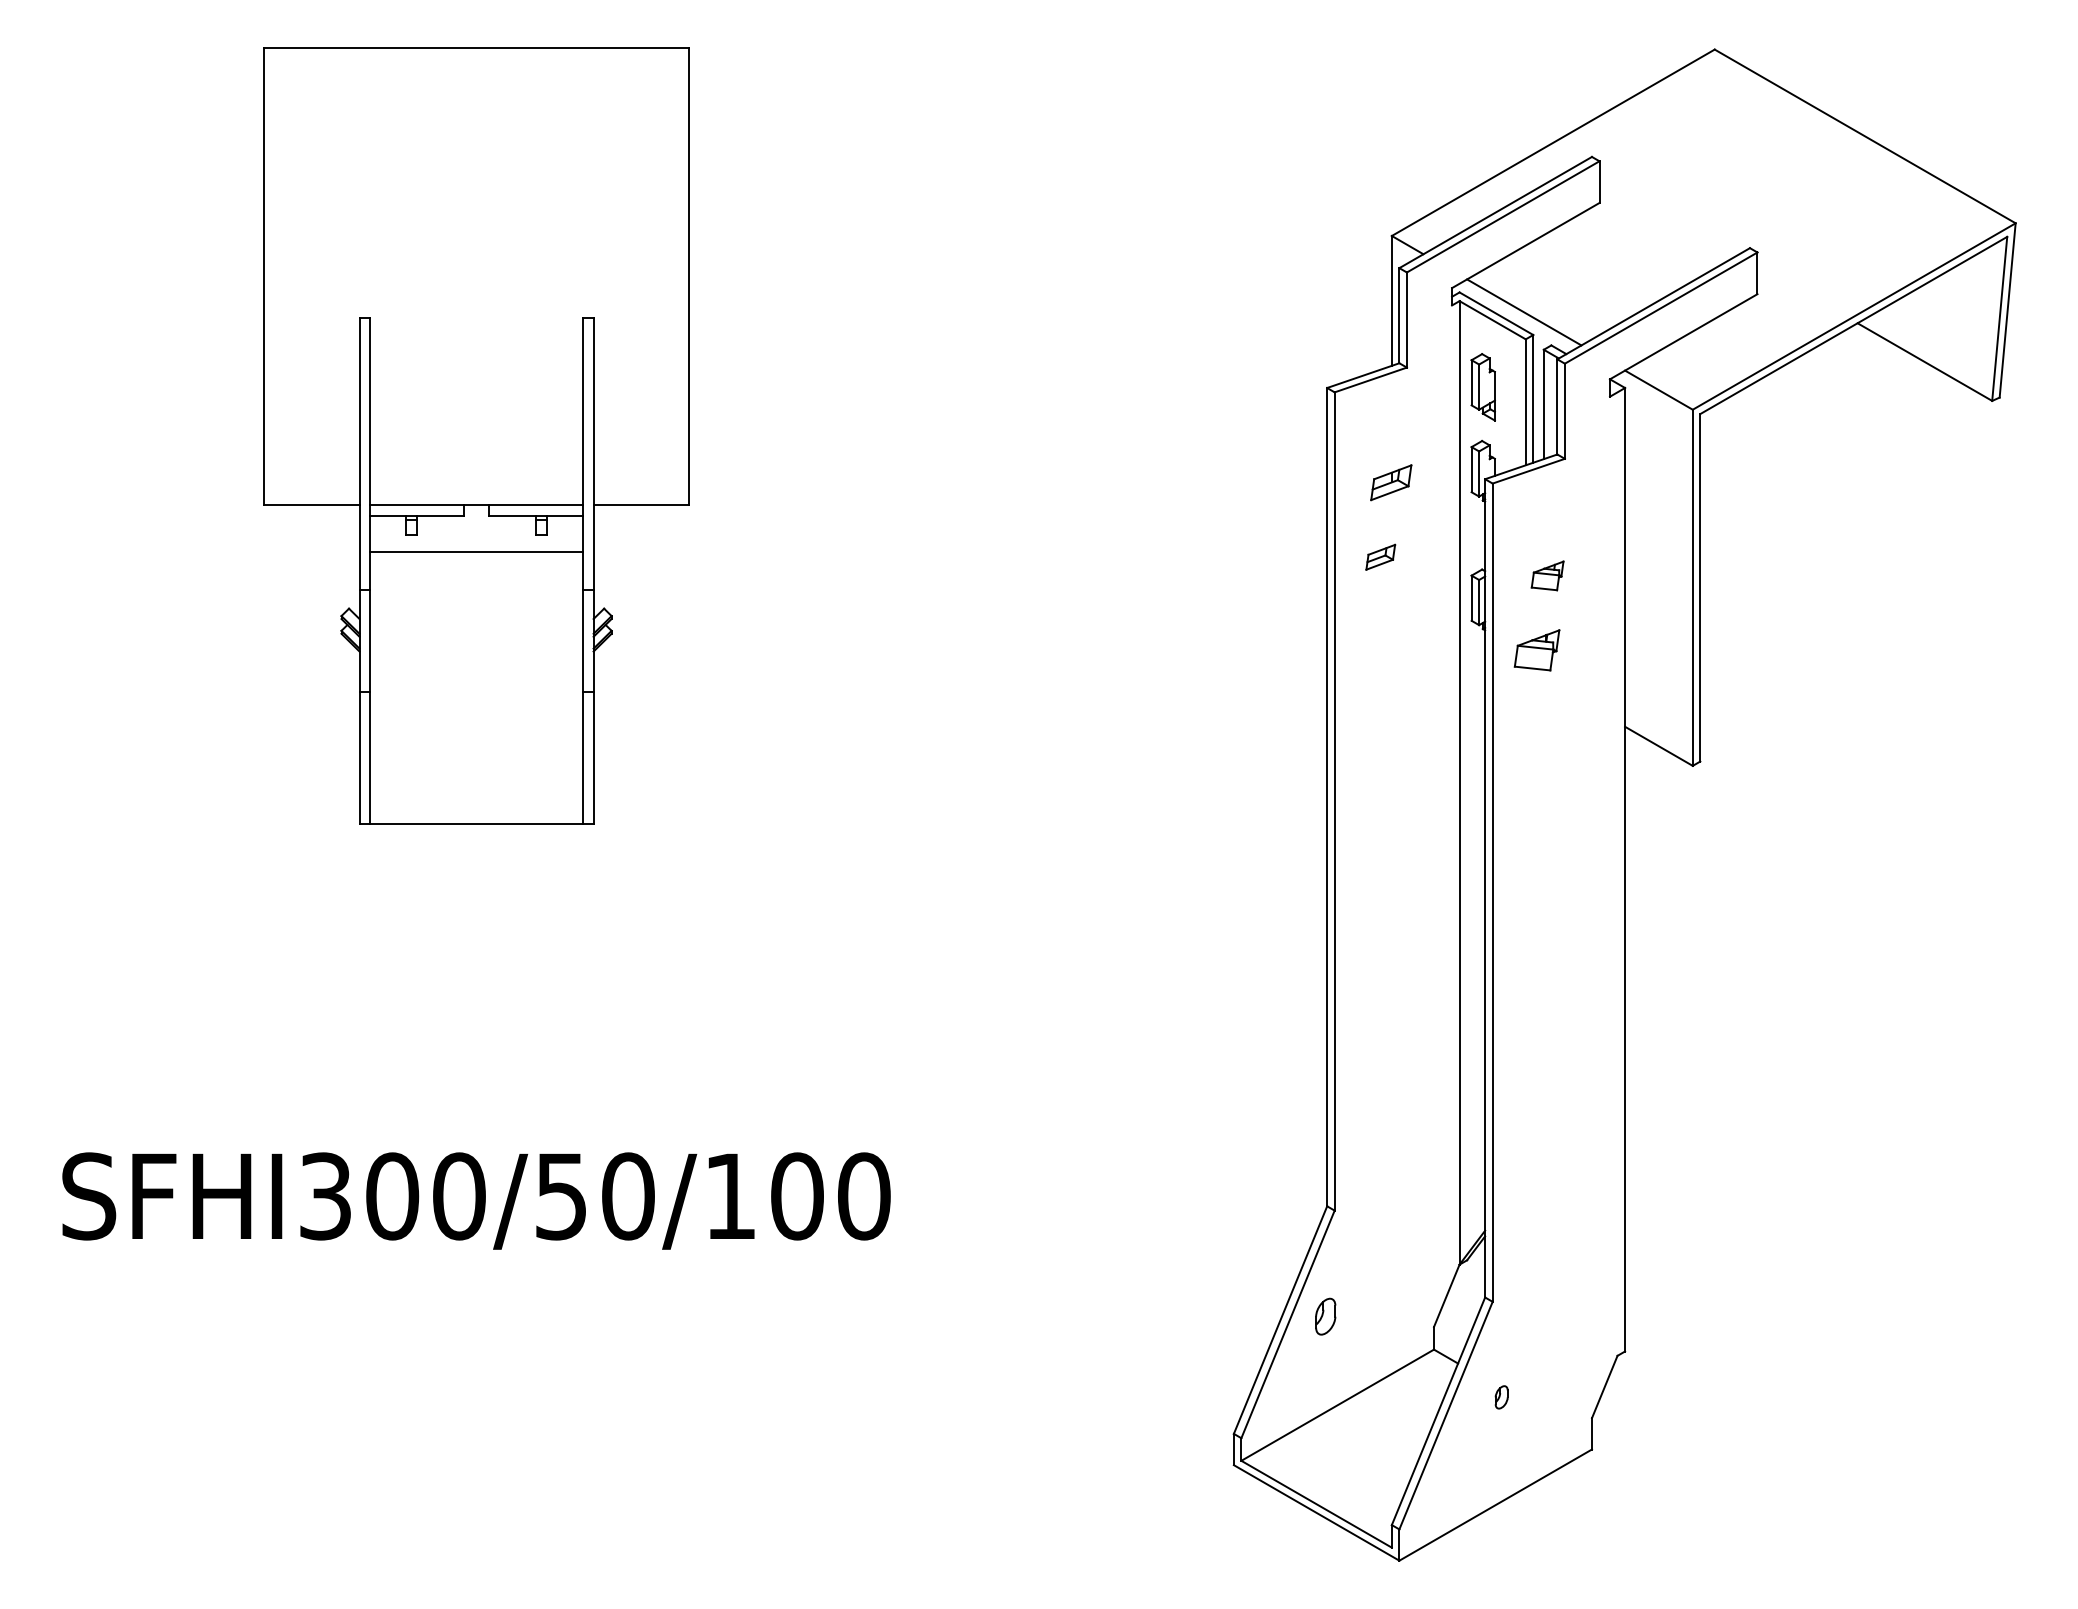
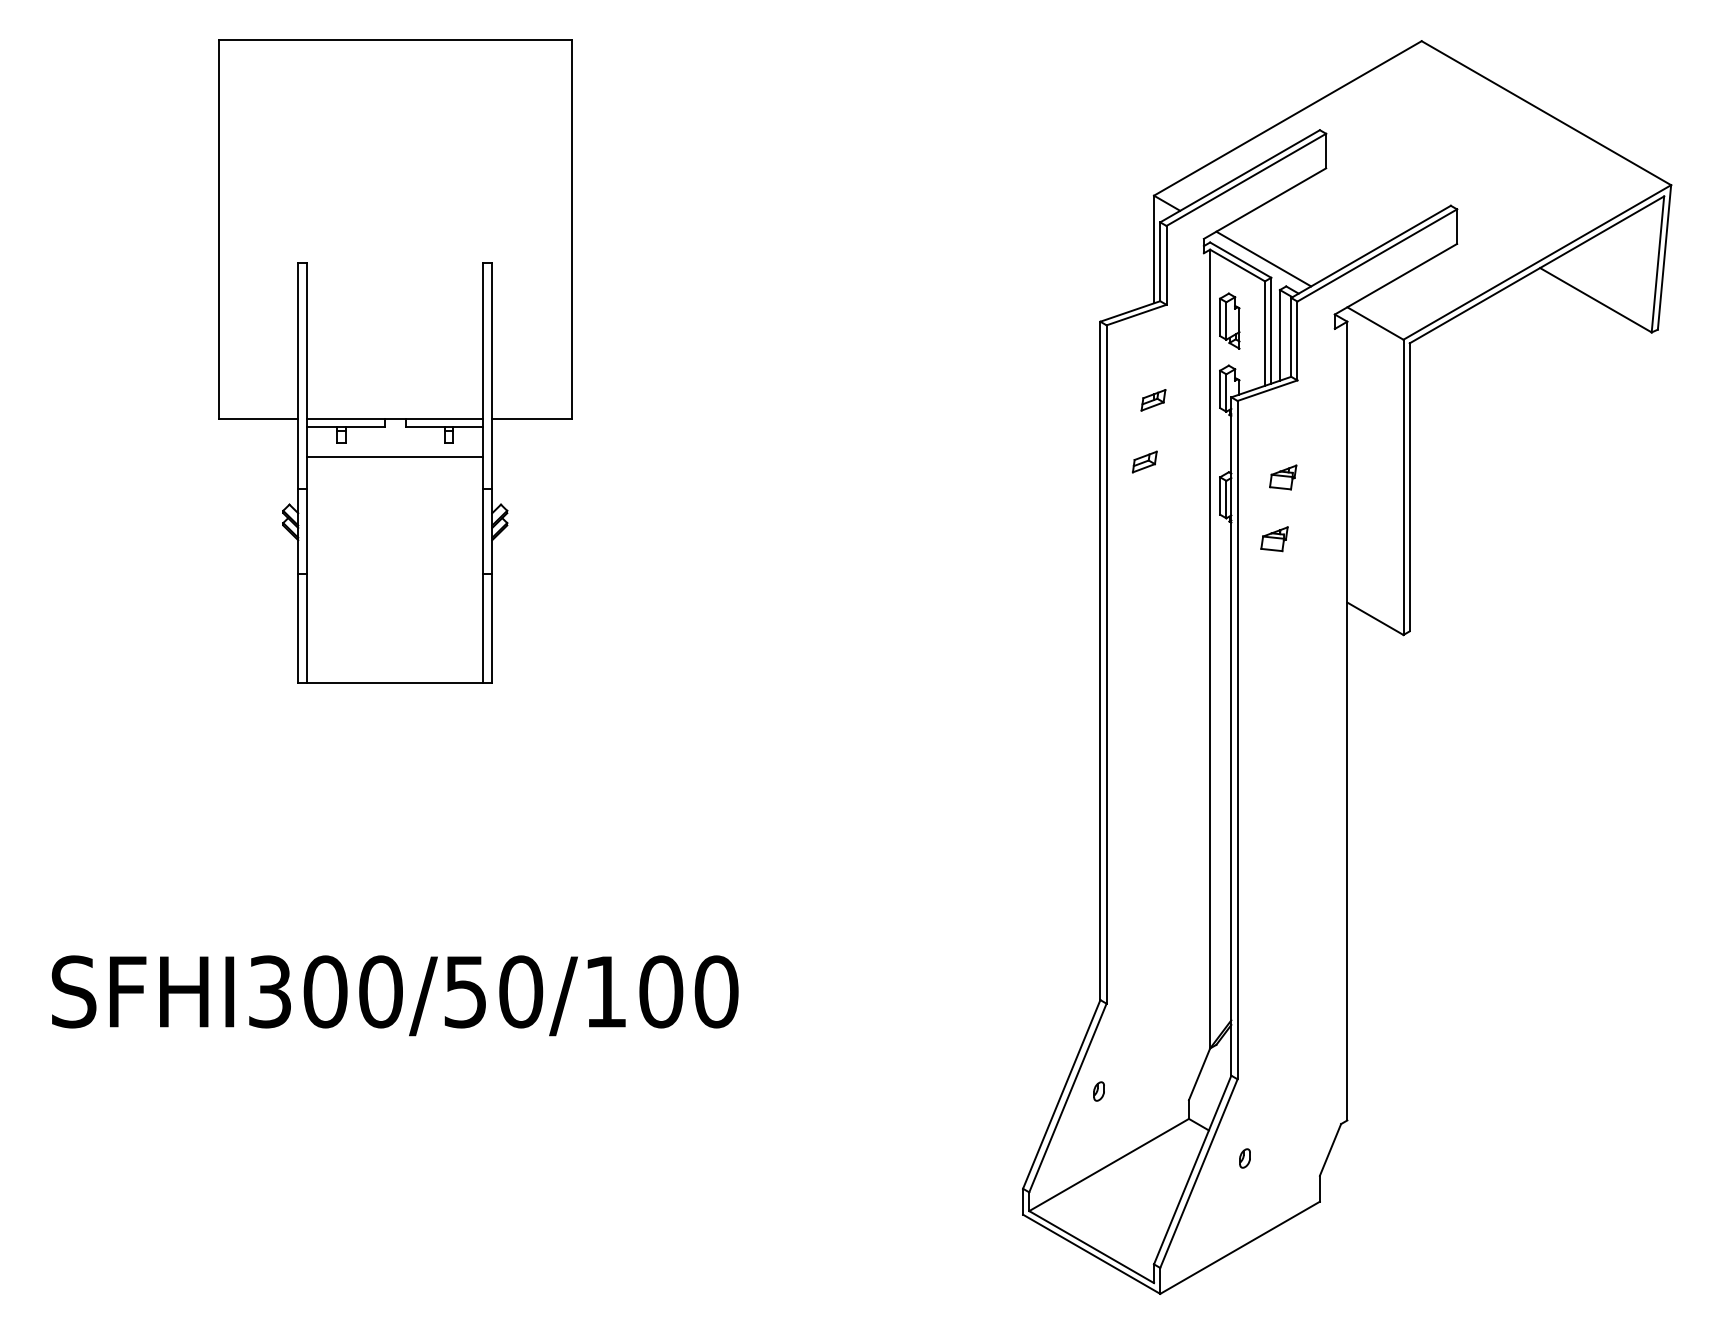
part: (1390, 482) -> (1152, 400), size x0.71
part: (1537, 650) -> (1274, 539), size x0.71
part: (1325, 1316) -> (1099, 1091), size x0.62

